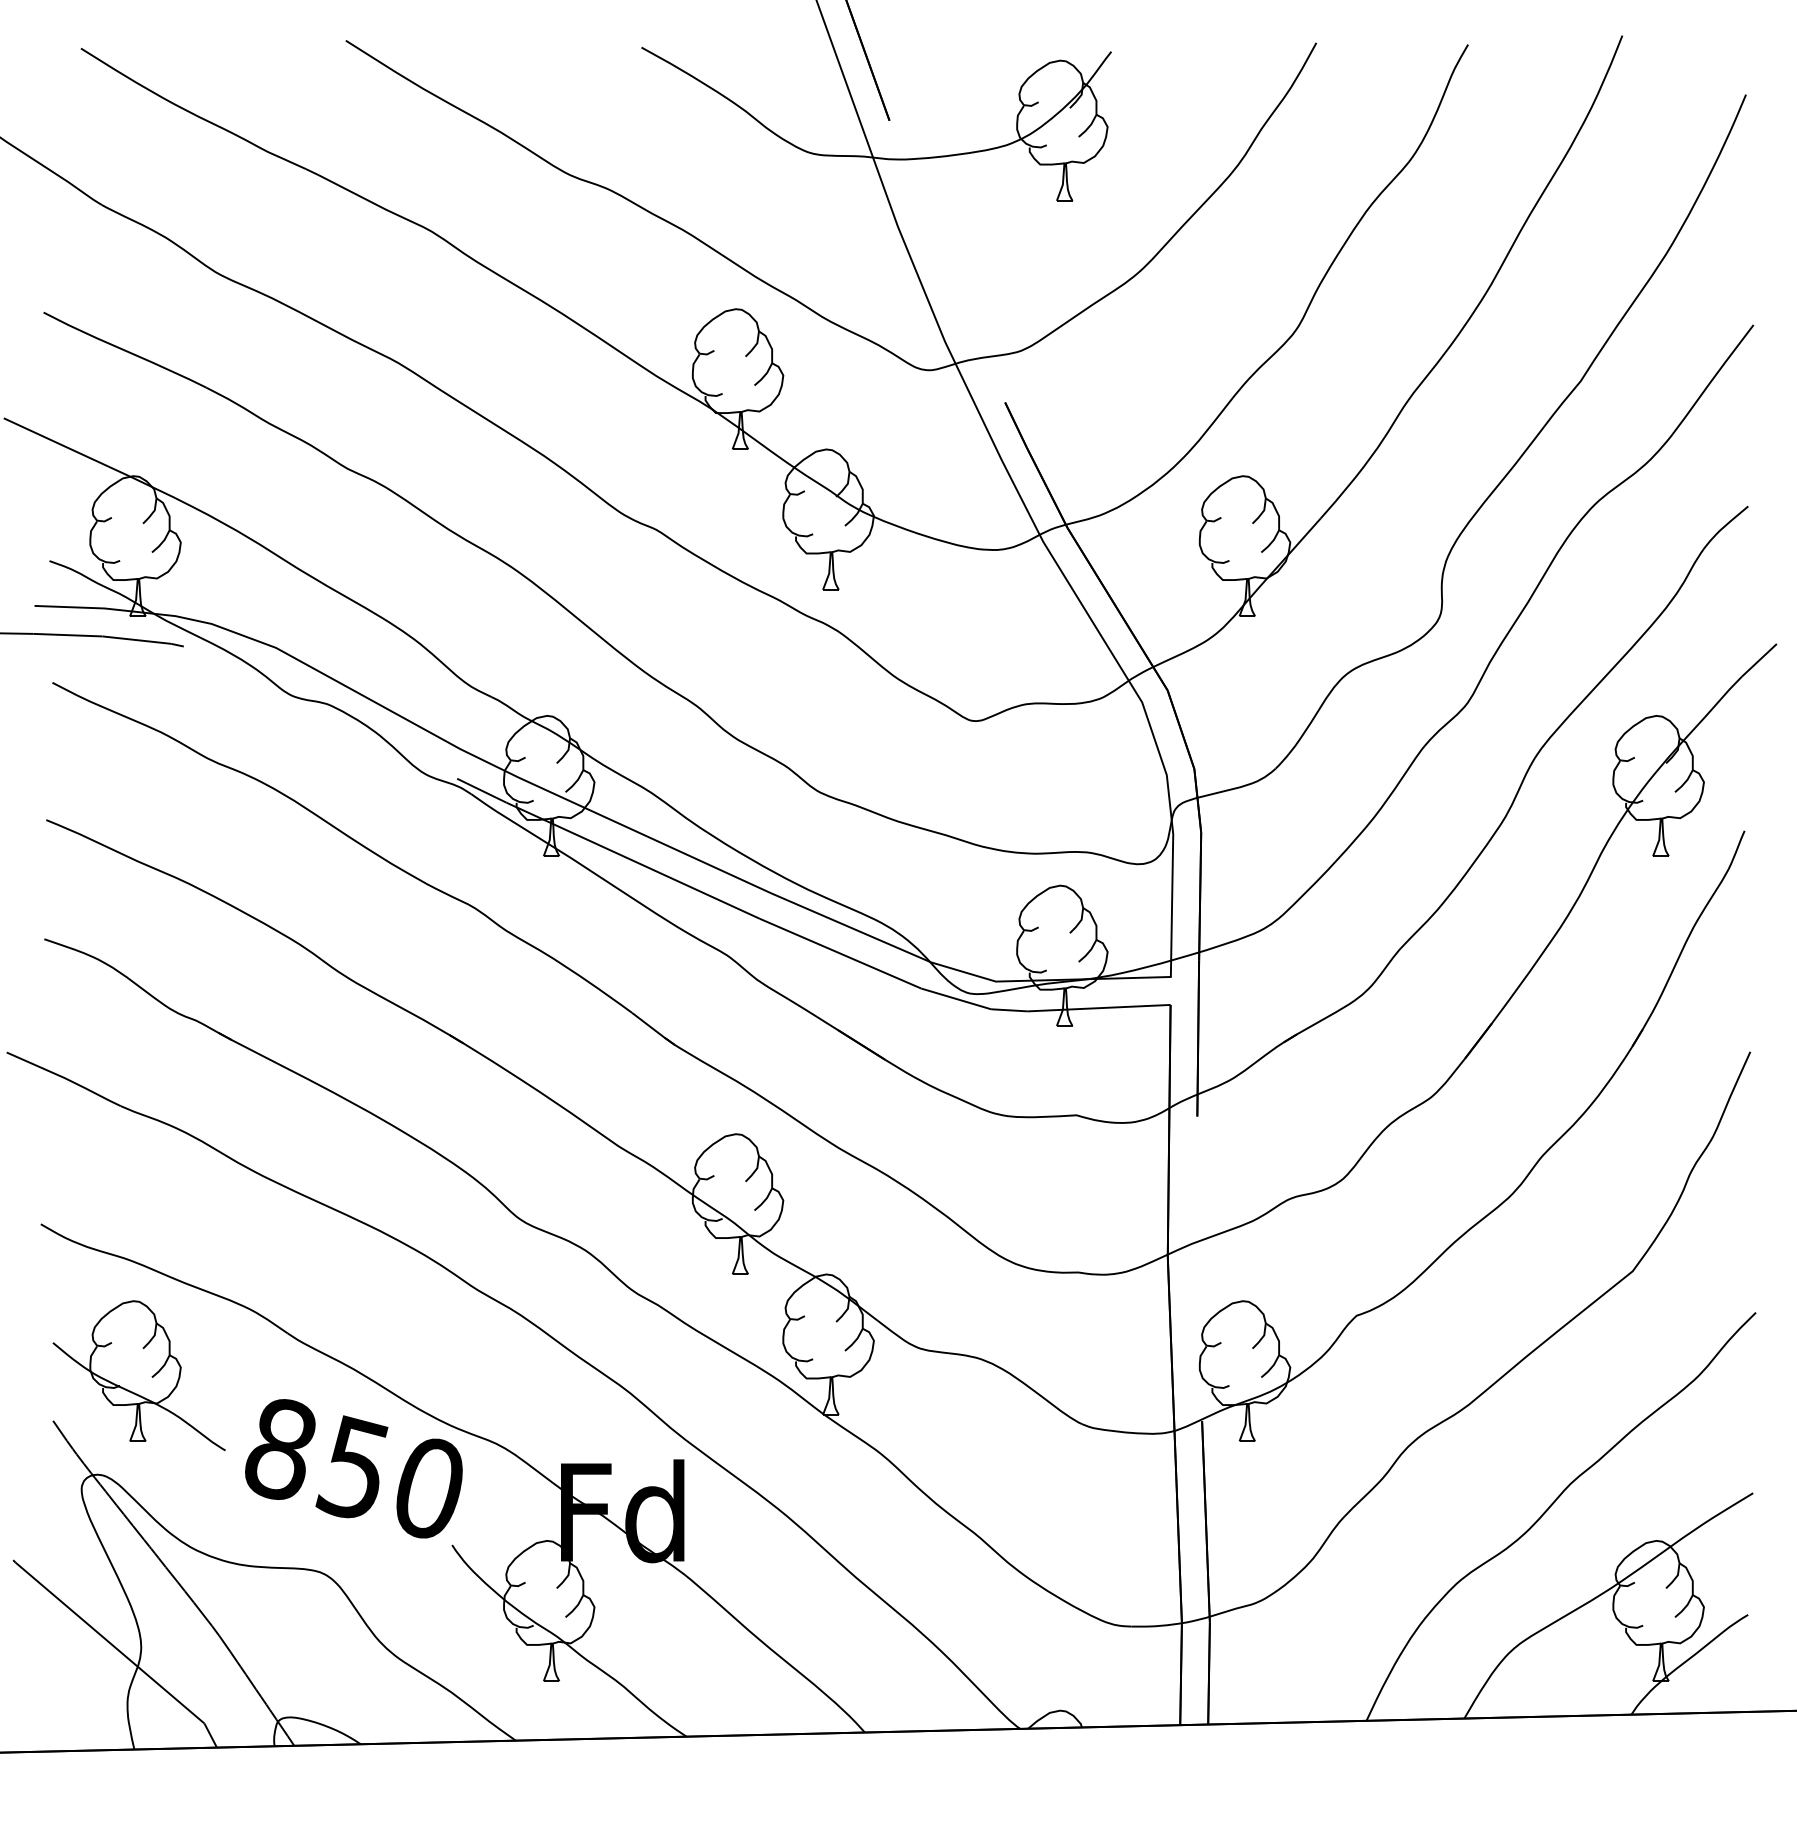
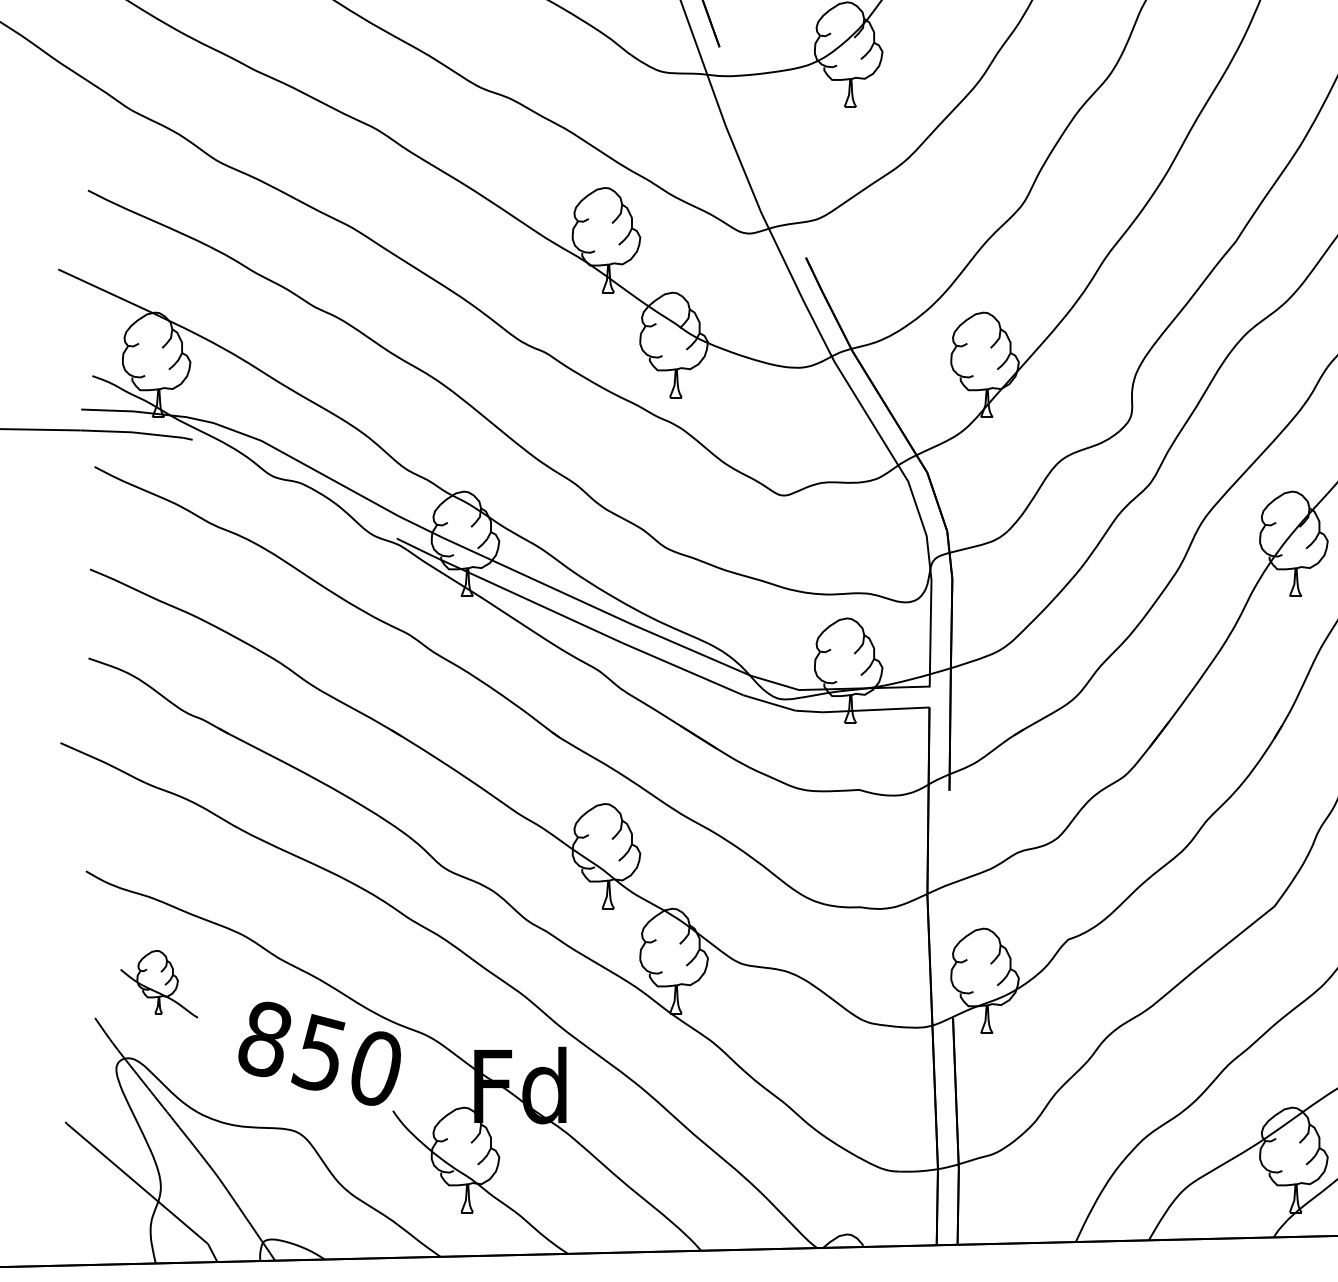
part: (138, 1375) -> (158, 984), size x0.6

